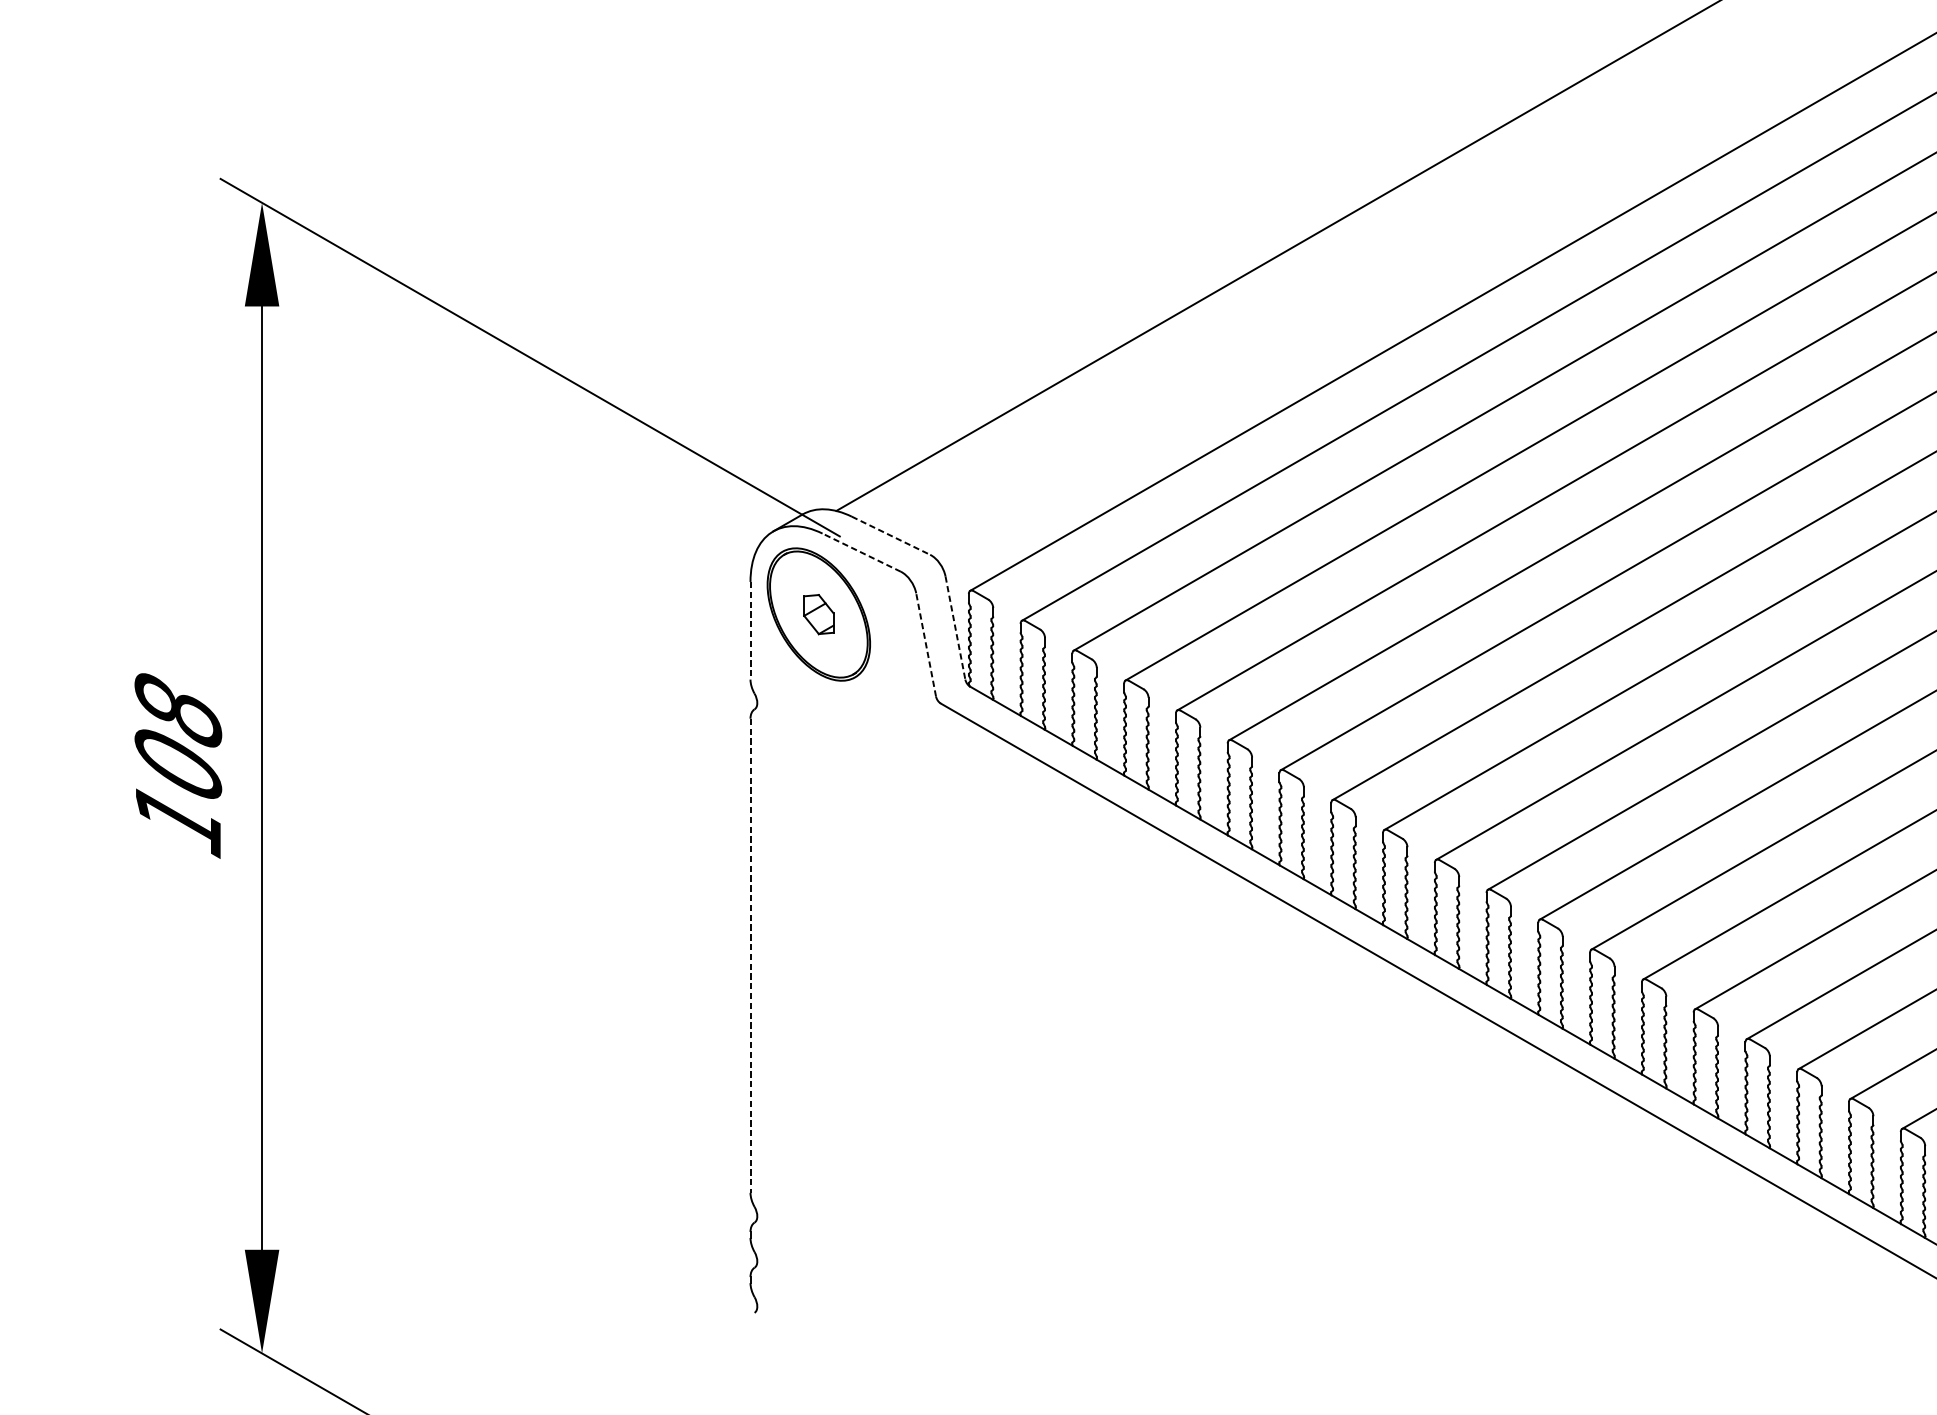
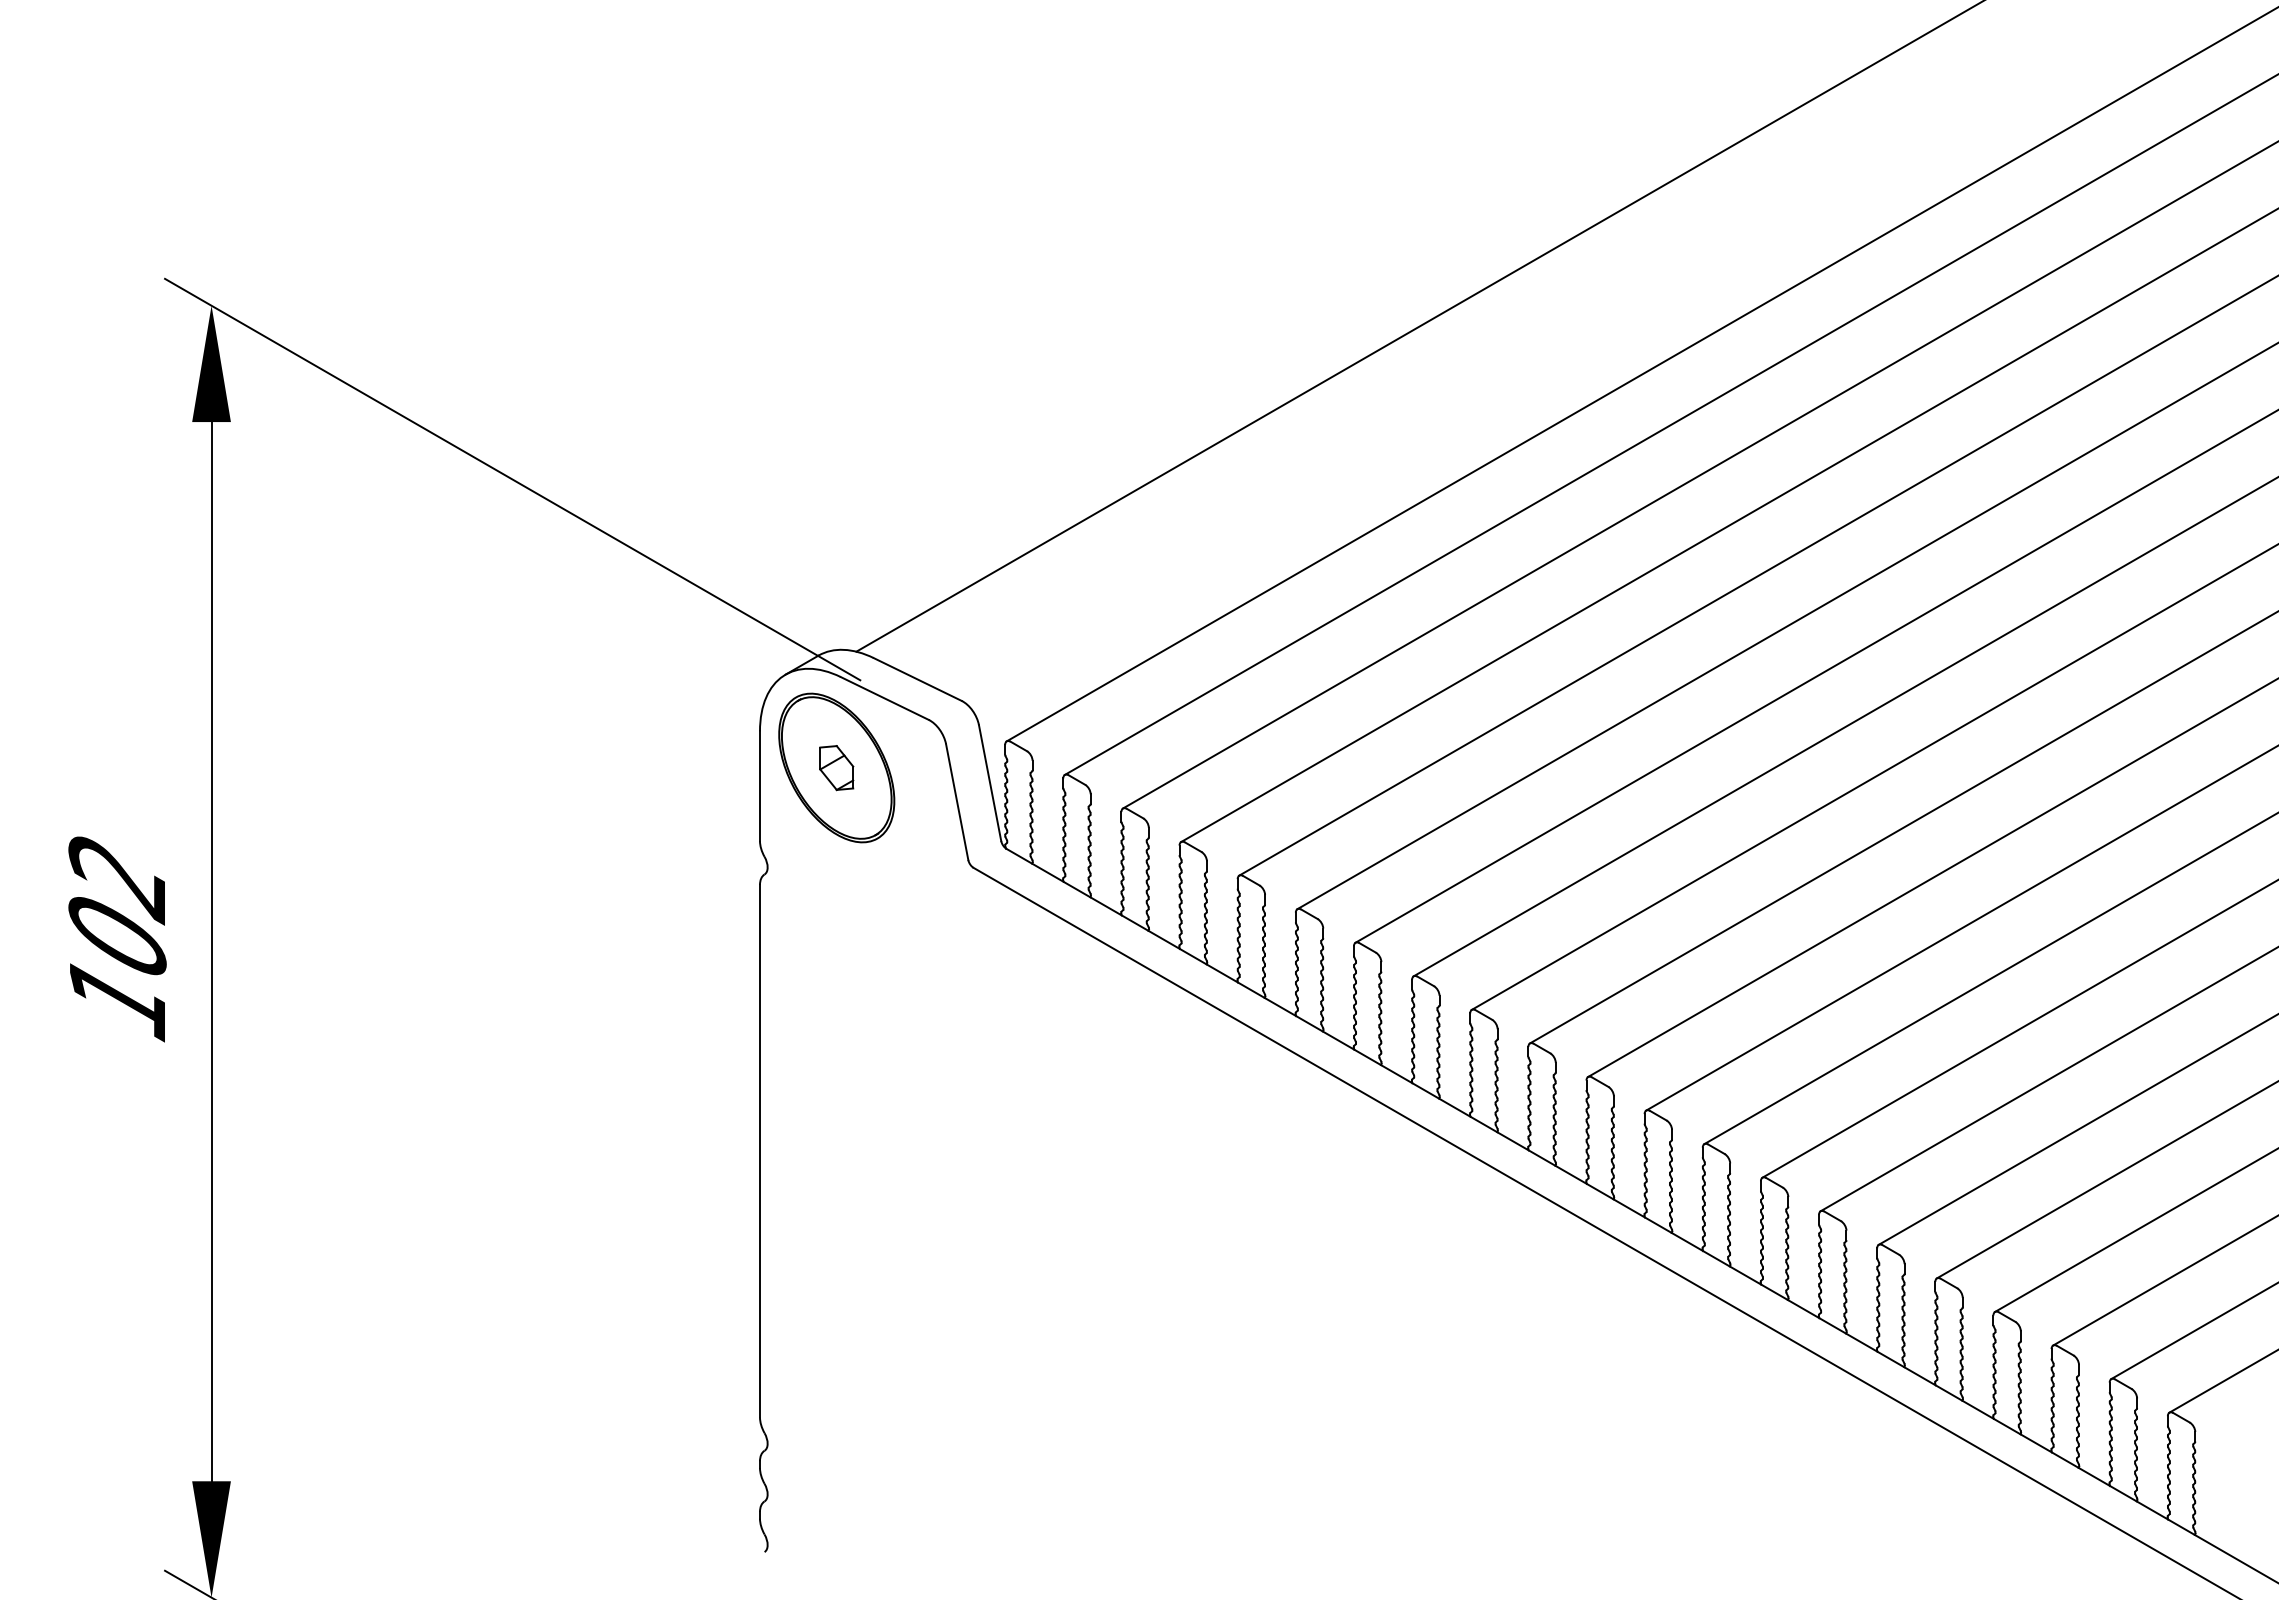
line: (890, 535) -> (917, 679), dashed -> solid
line: (861, 552) -> (884, 698), dashed -> solid
line: (955, 628) -> (990, 783), dashed -> solid
line: (750, 631) -> (759, 786), dashed -> solid
line: (926, 645) -> (957, 802), dashed -> solid
text: (178, 713) -> (117, 879), 108 -> 102
line: (750, 956) -> (759, 1151), dashed -> solid

